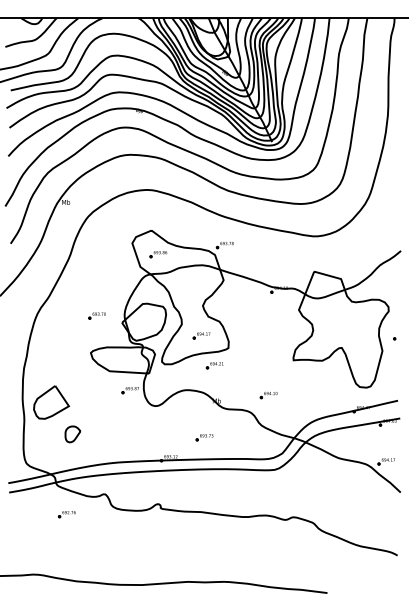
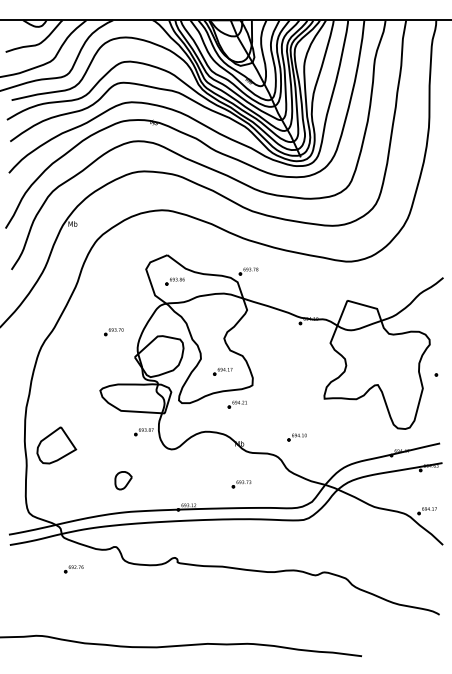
part: (96, 315) -> (113, 331), moved
part: (72, 434) -> (123, 480), moved
part: (204, 437) -> (241, 484), moved

